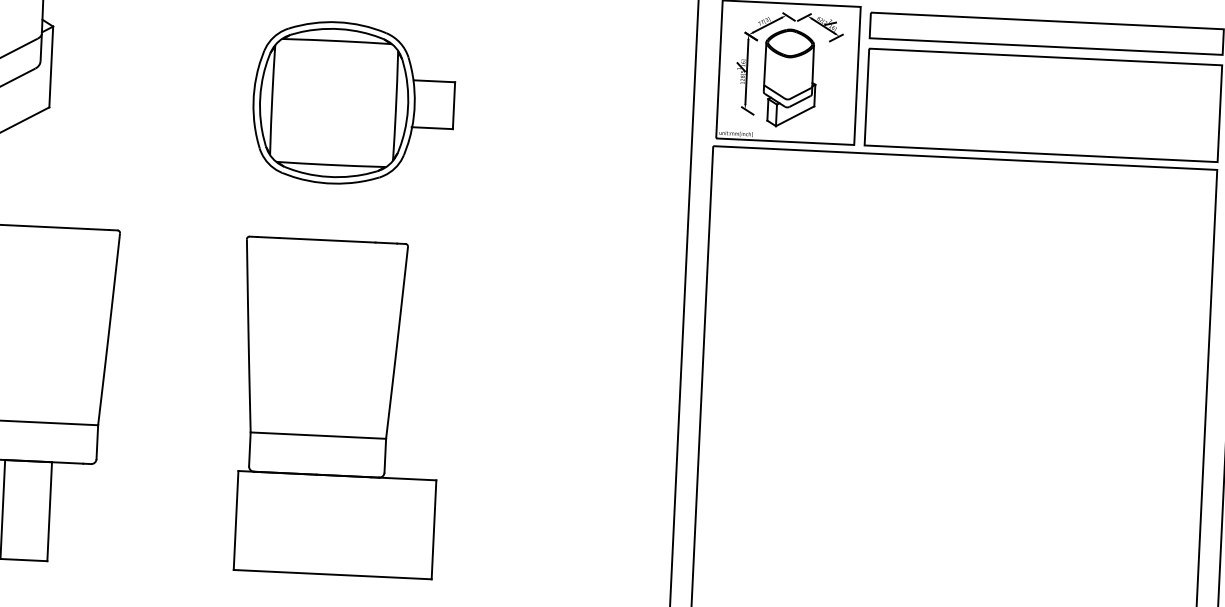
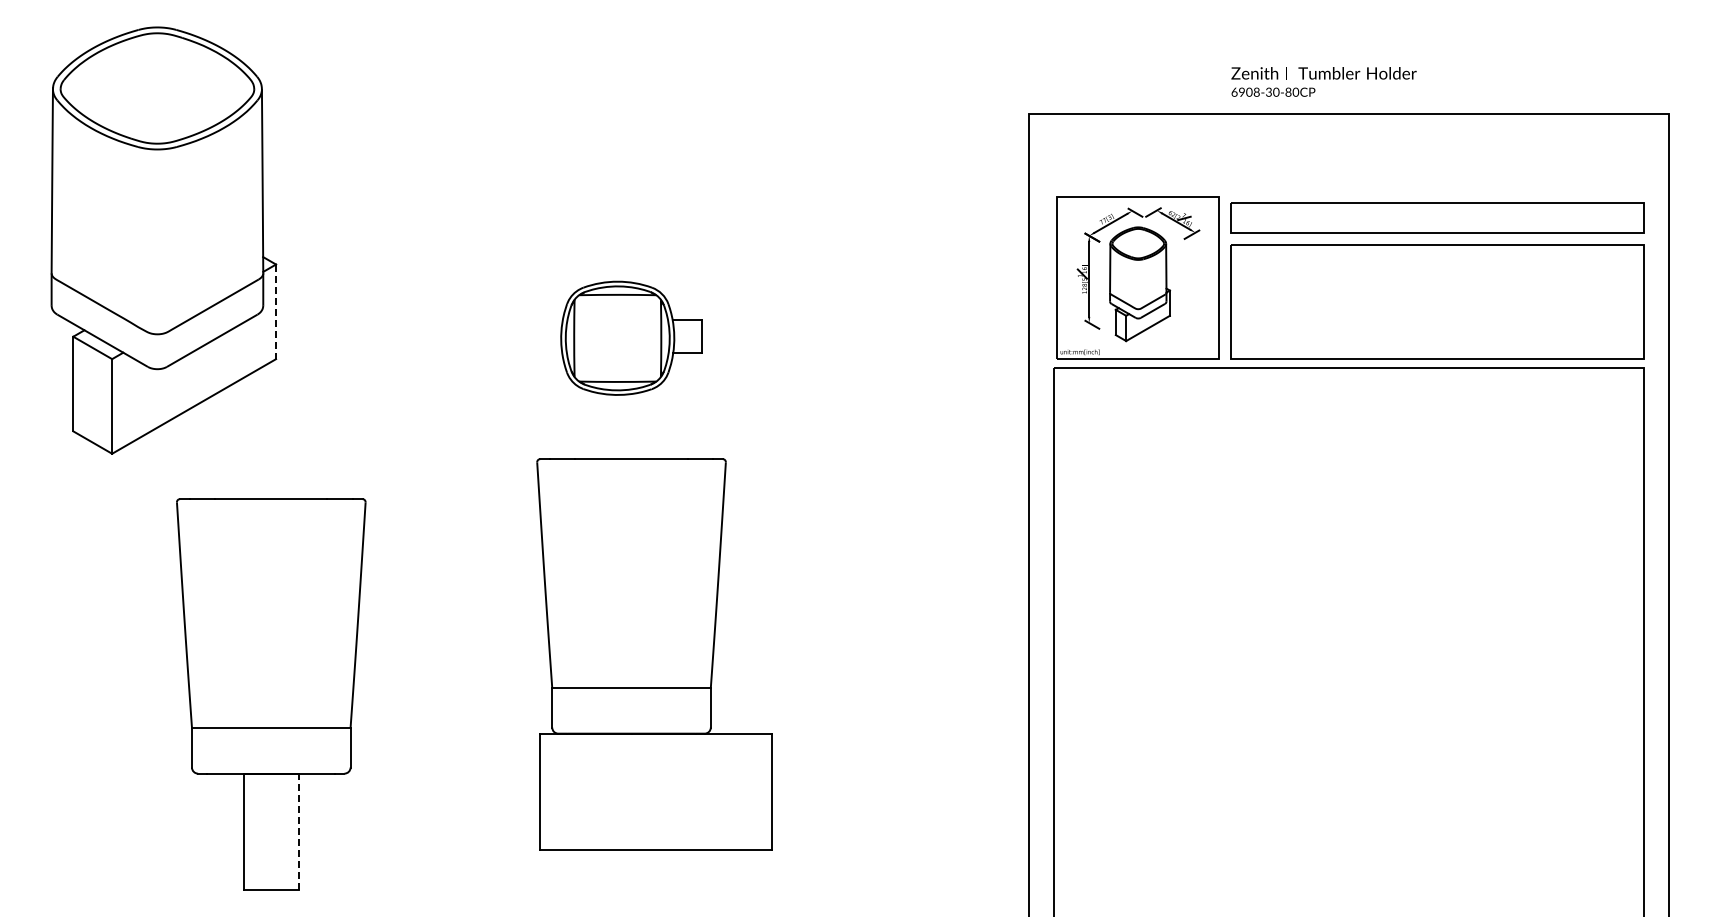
line: (51, 67) -> (276, 312), solid -> dashed
part: (353, 104) -> (631, 338), size x0.6
part: (339, 408) -> (654, 654), moved
line: (49, 511) -> (298, 831), solid -> dashed

